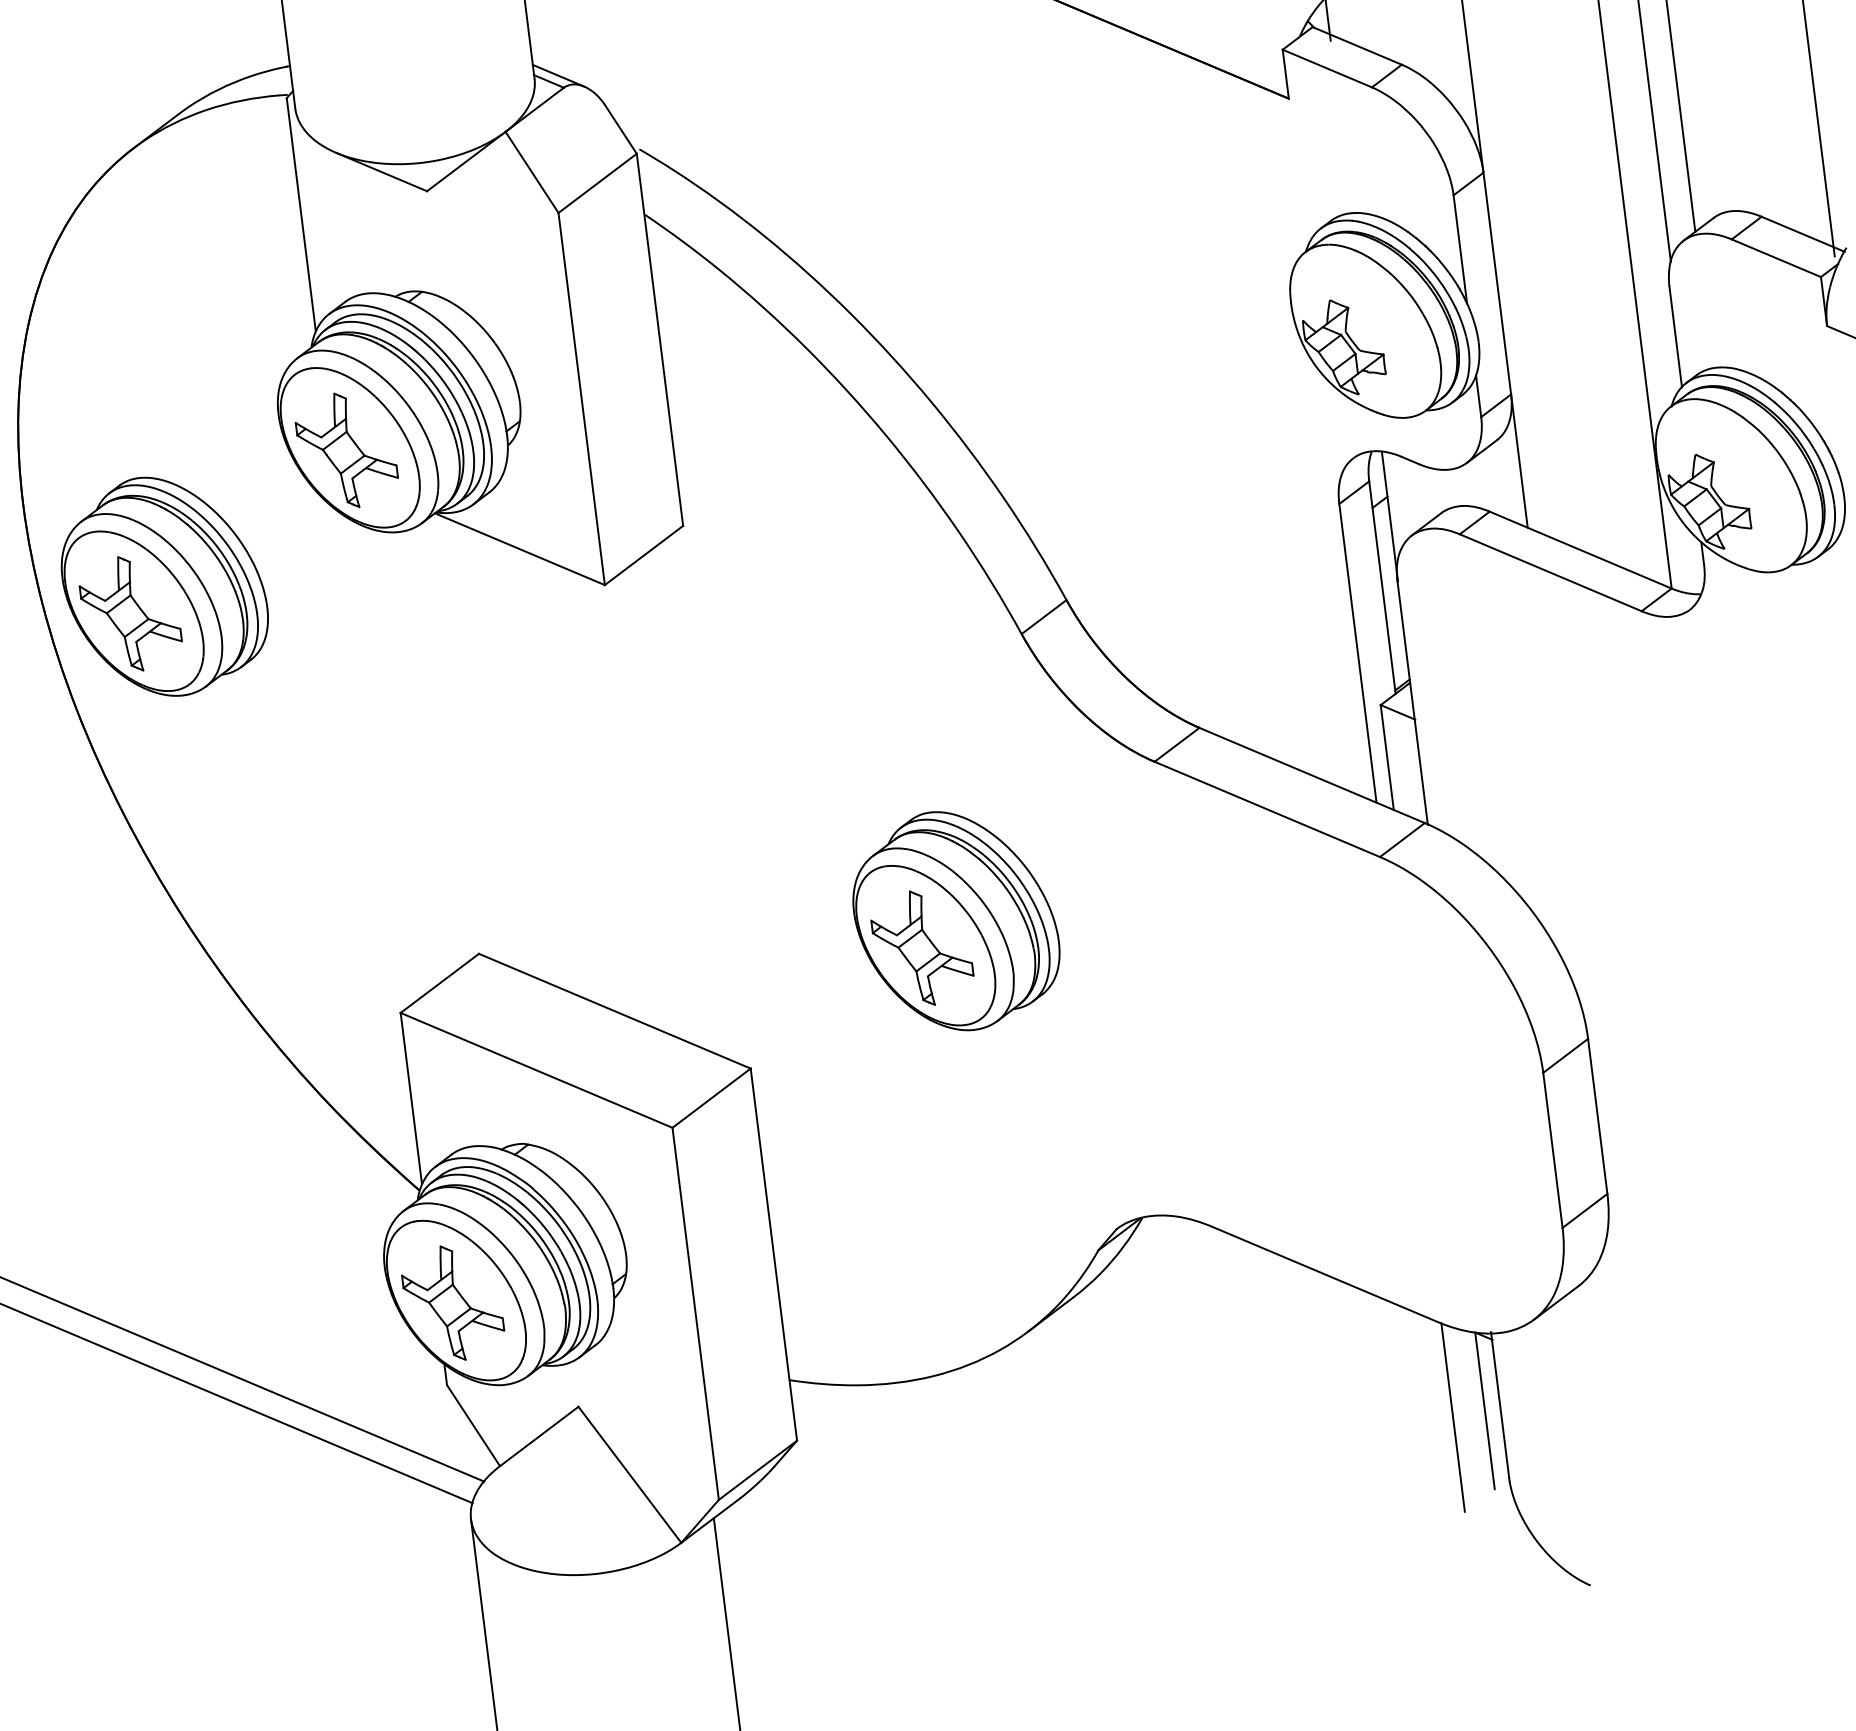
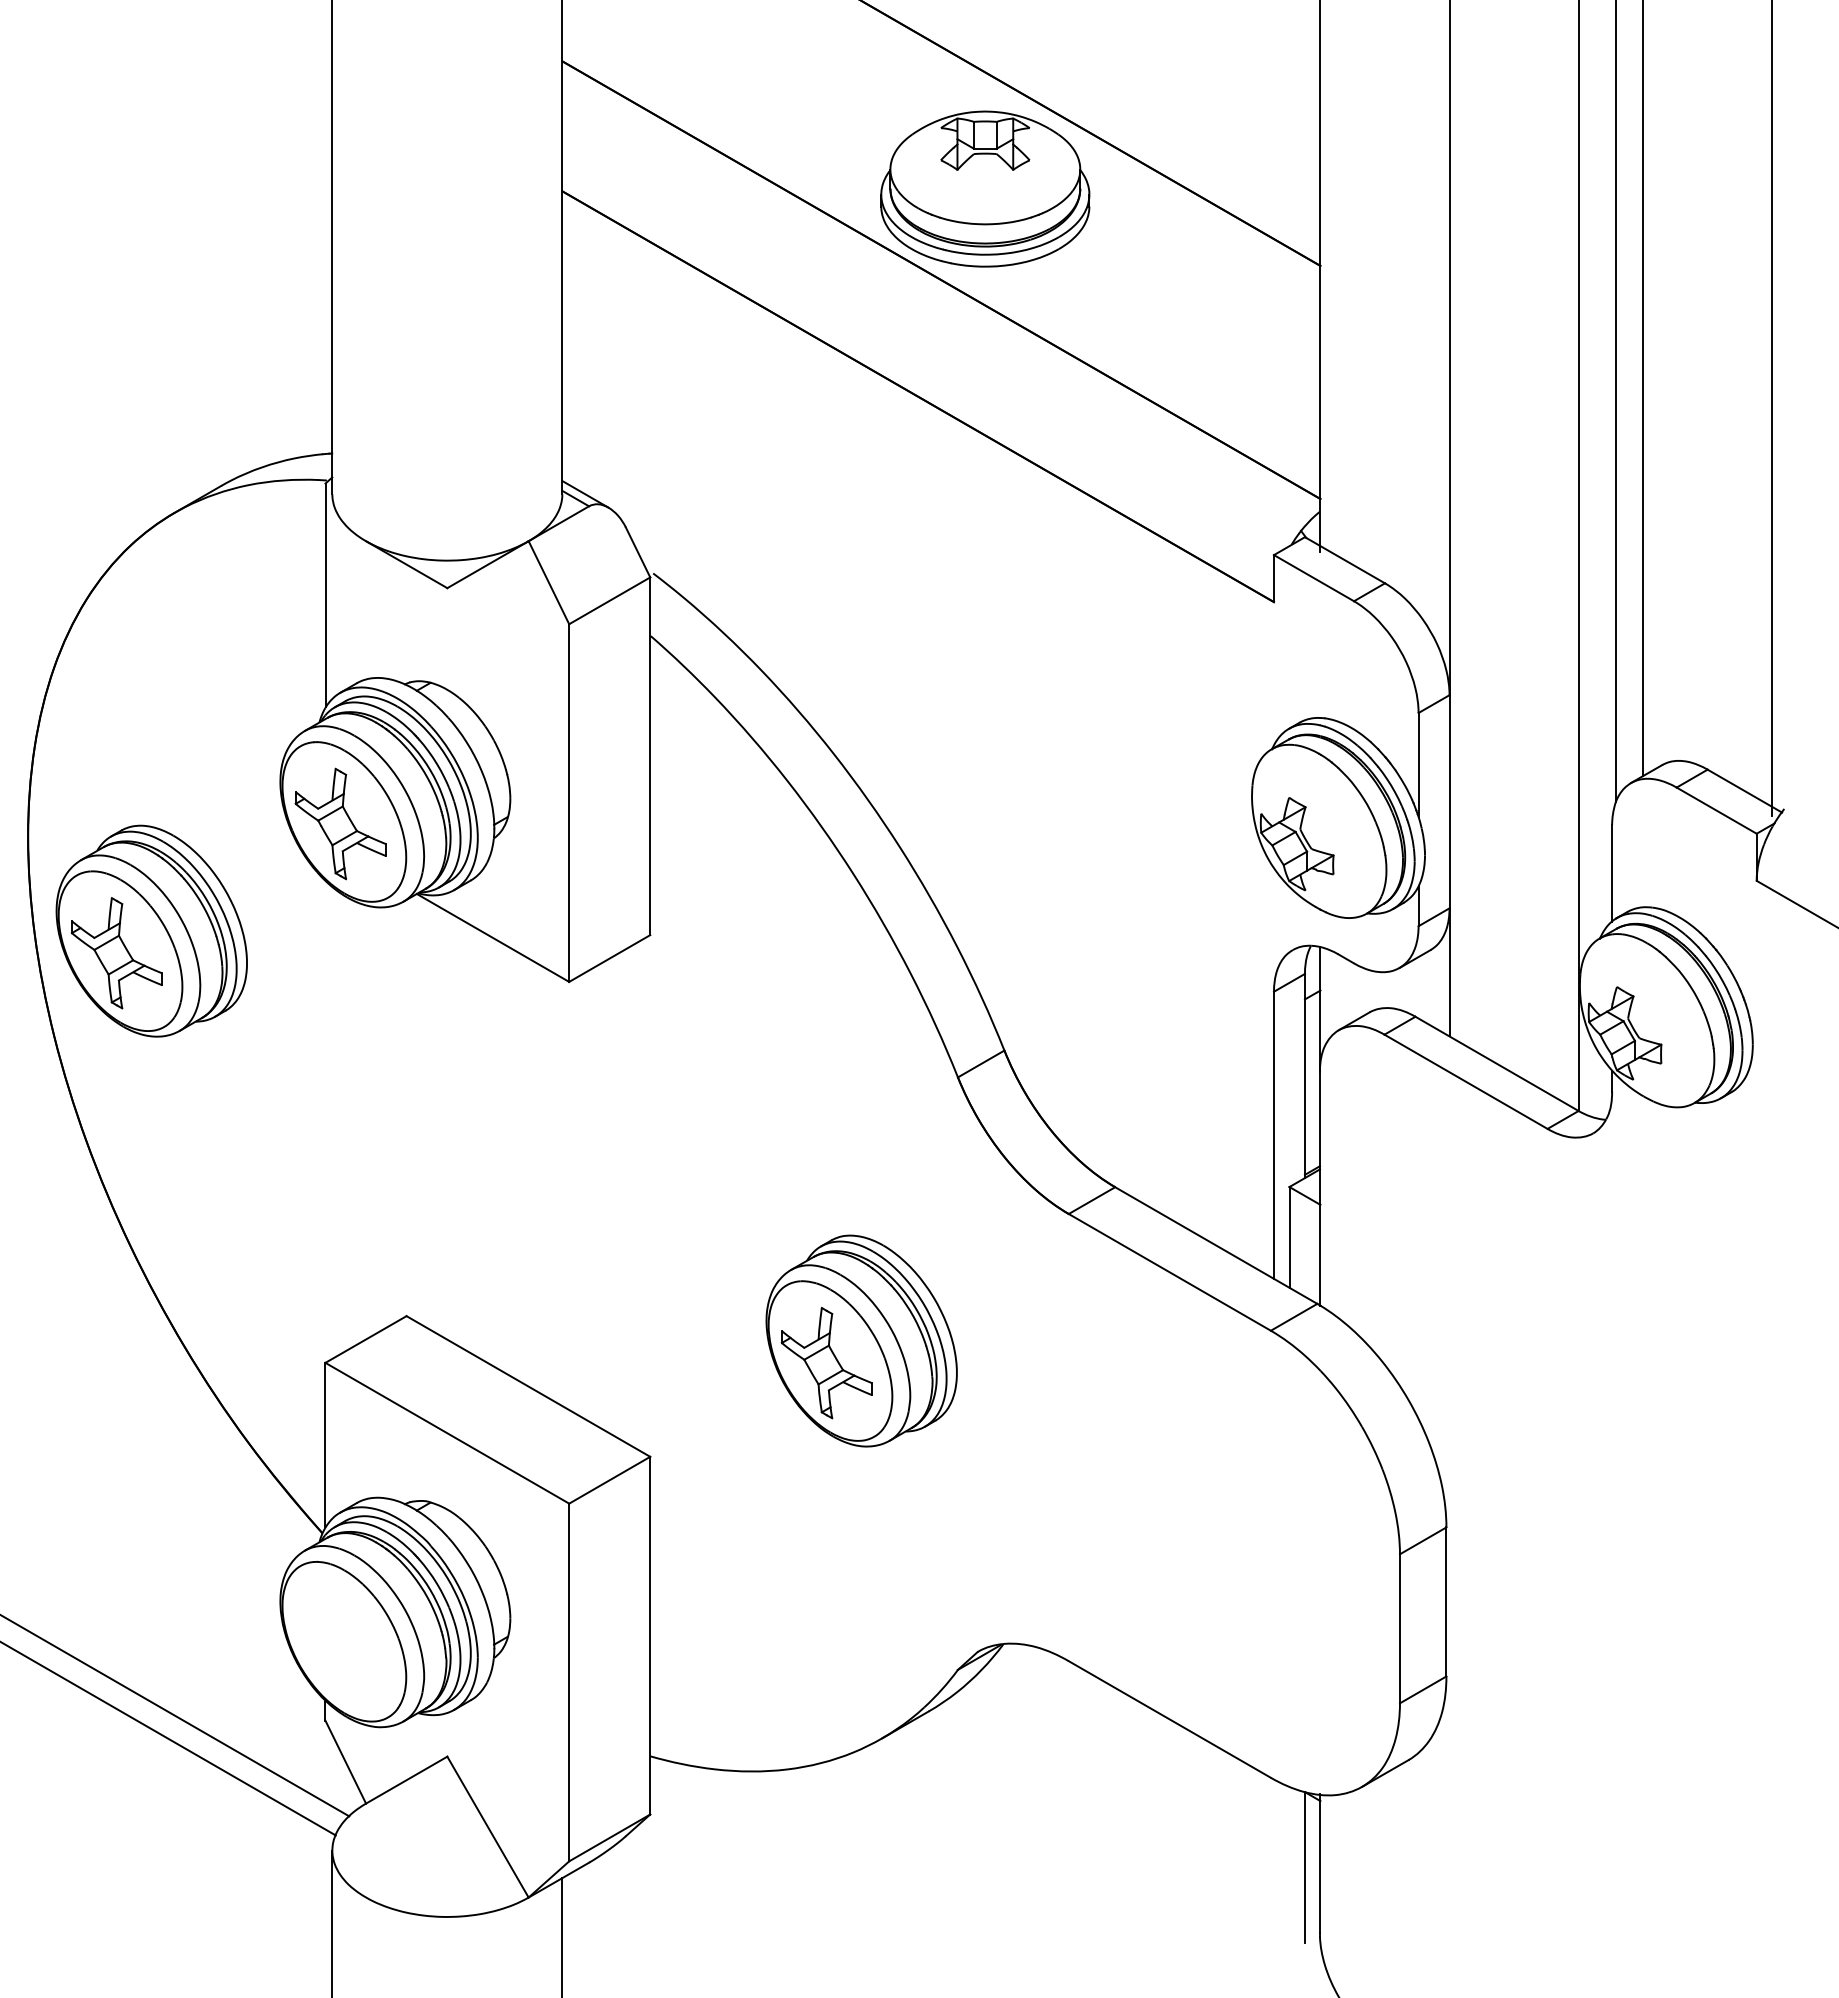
part: (452, 1302) -> (340, 1643), removed
line: (1453, 1417) -> (1274, 1869), removed

